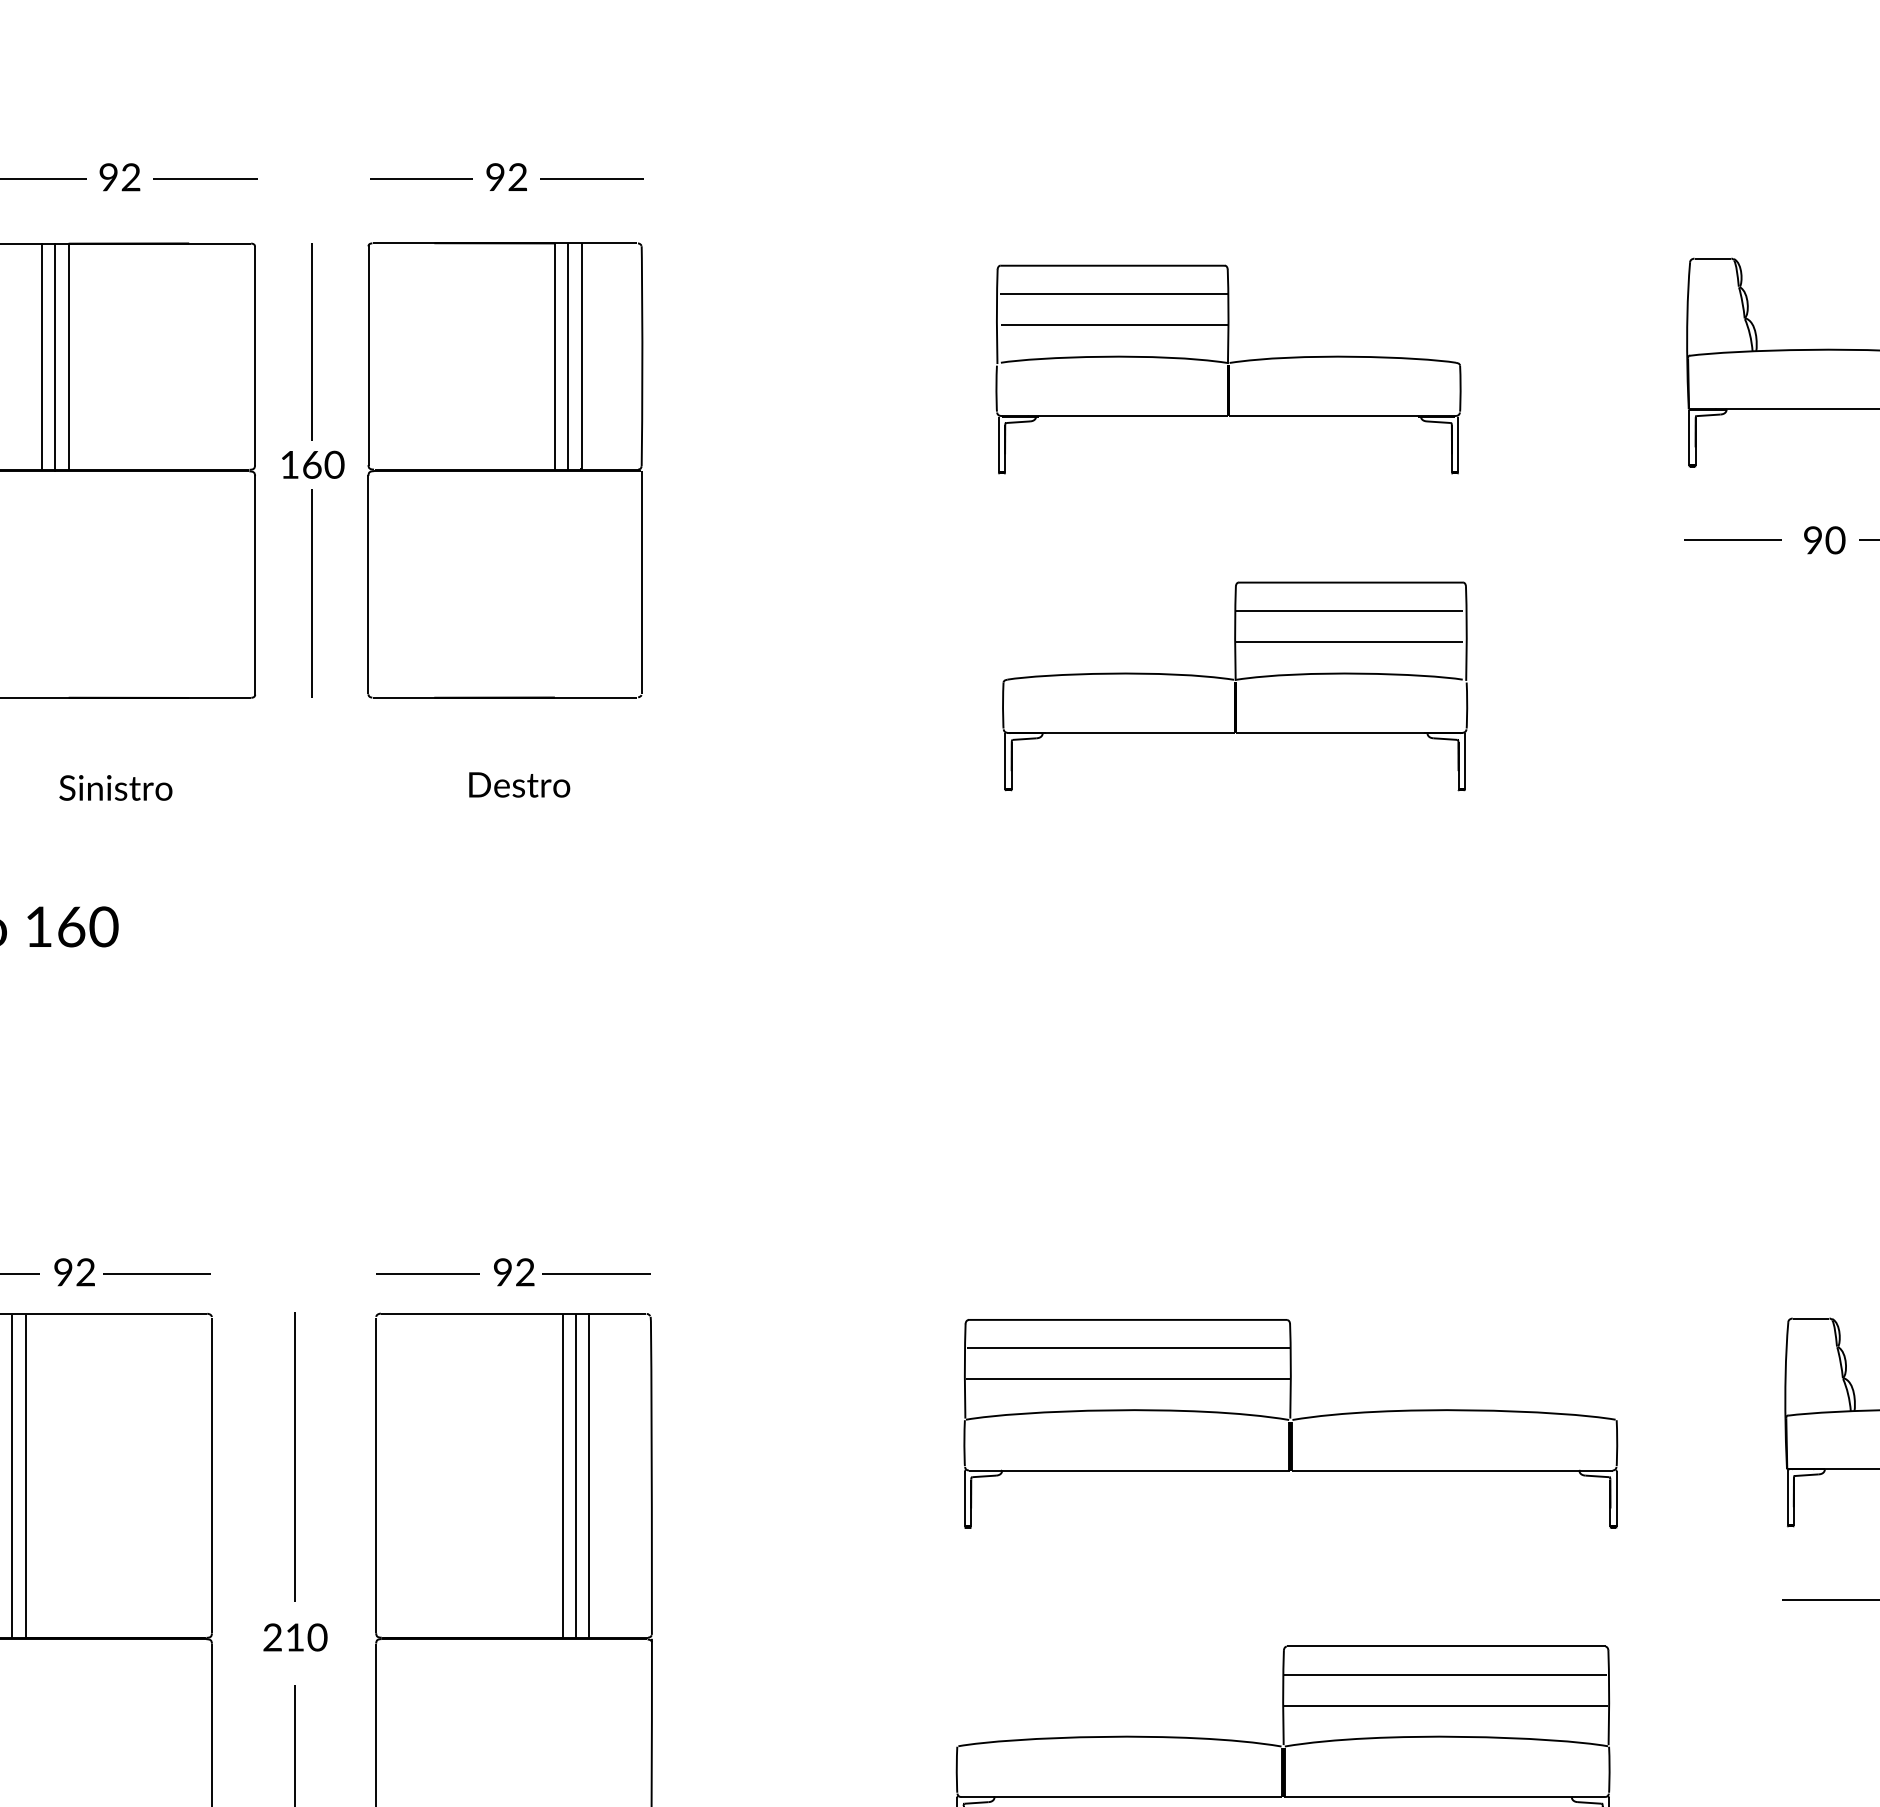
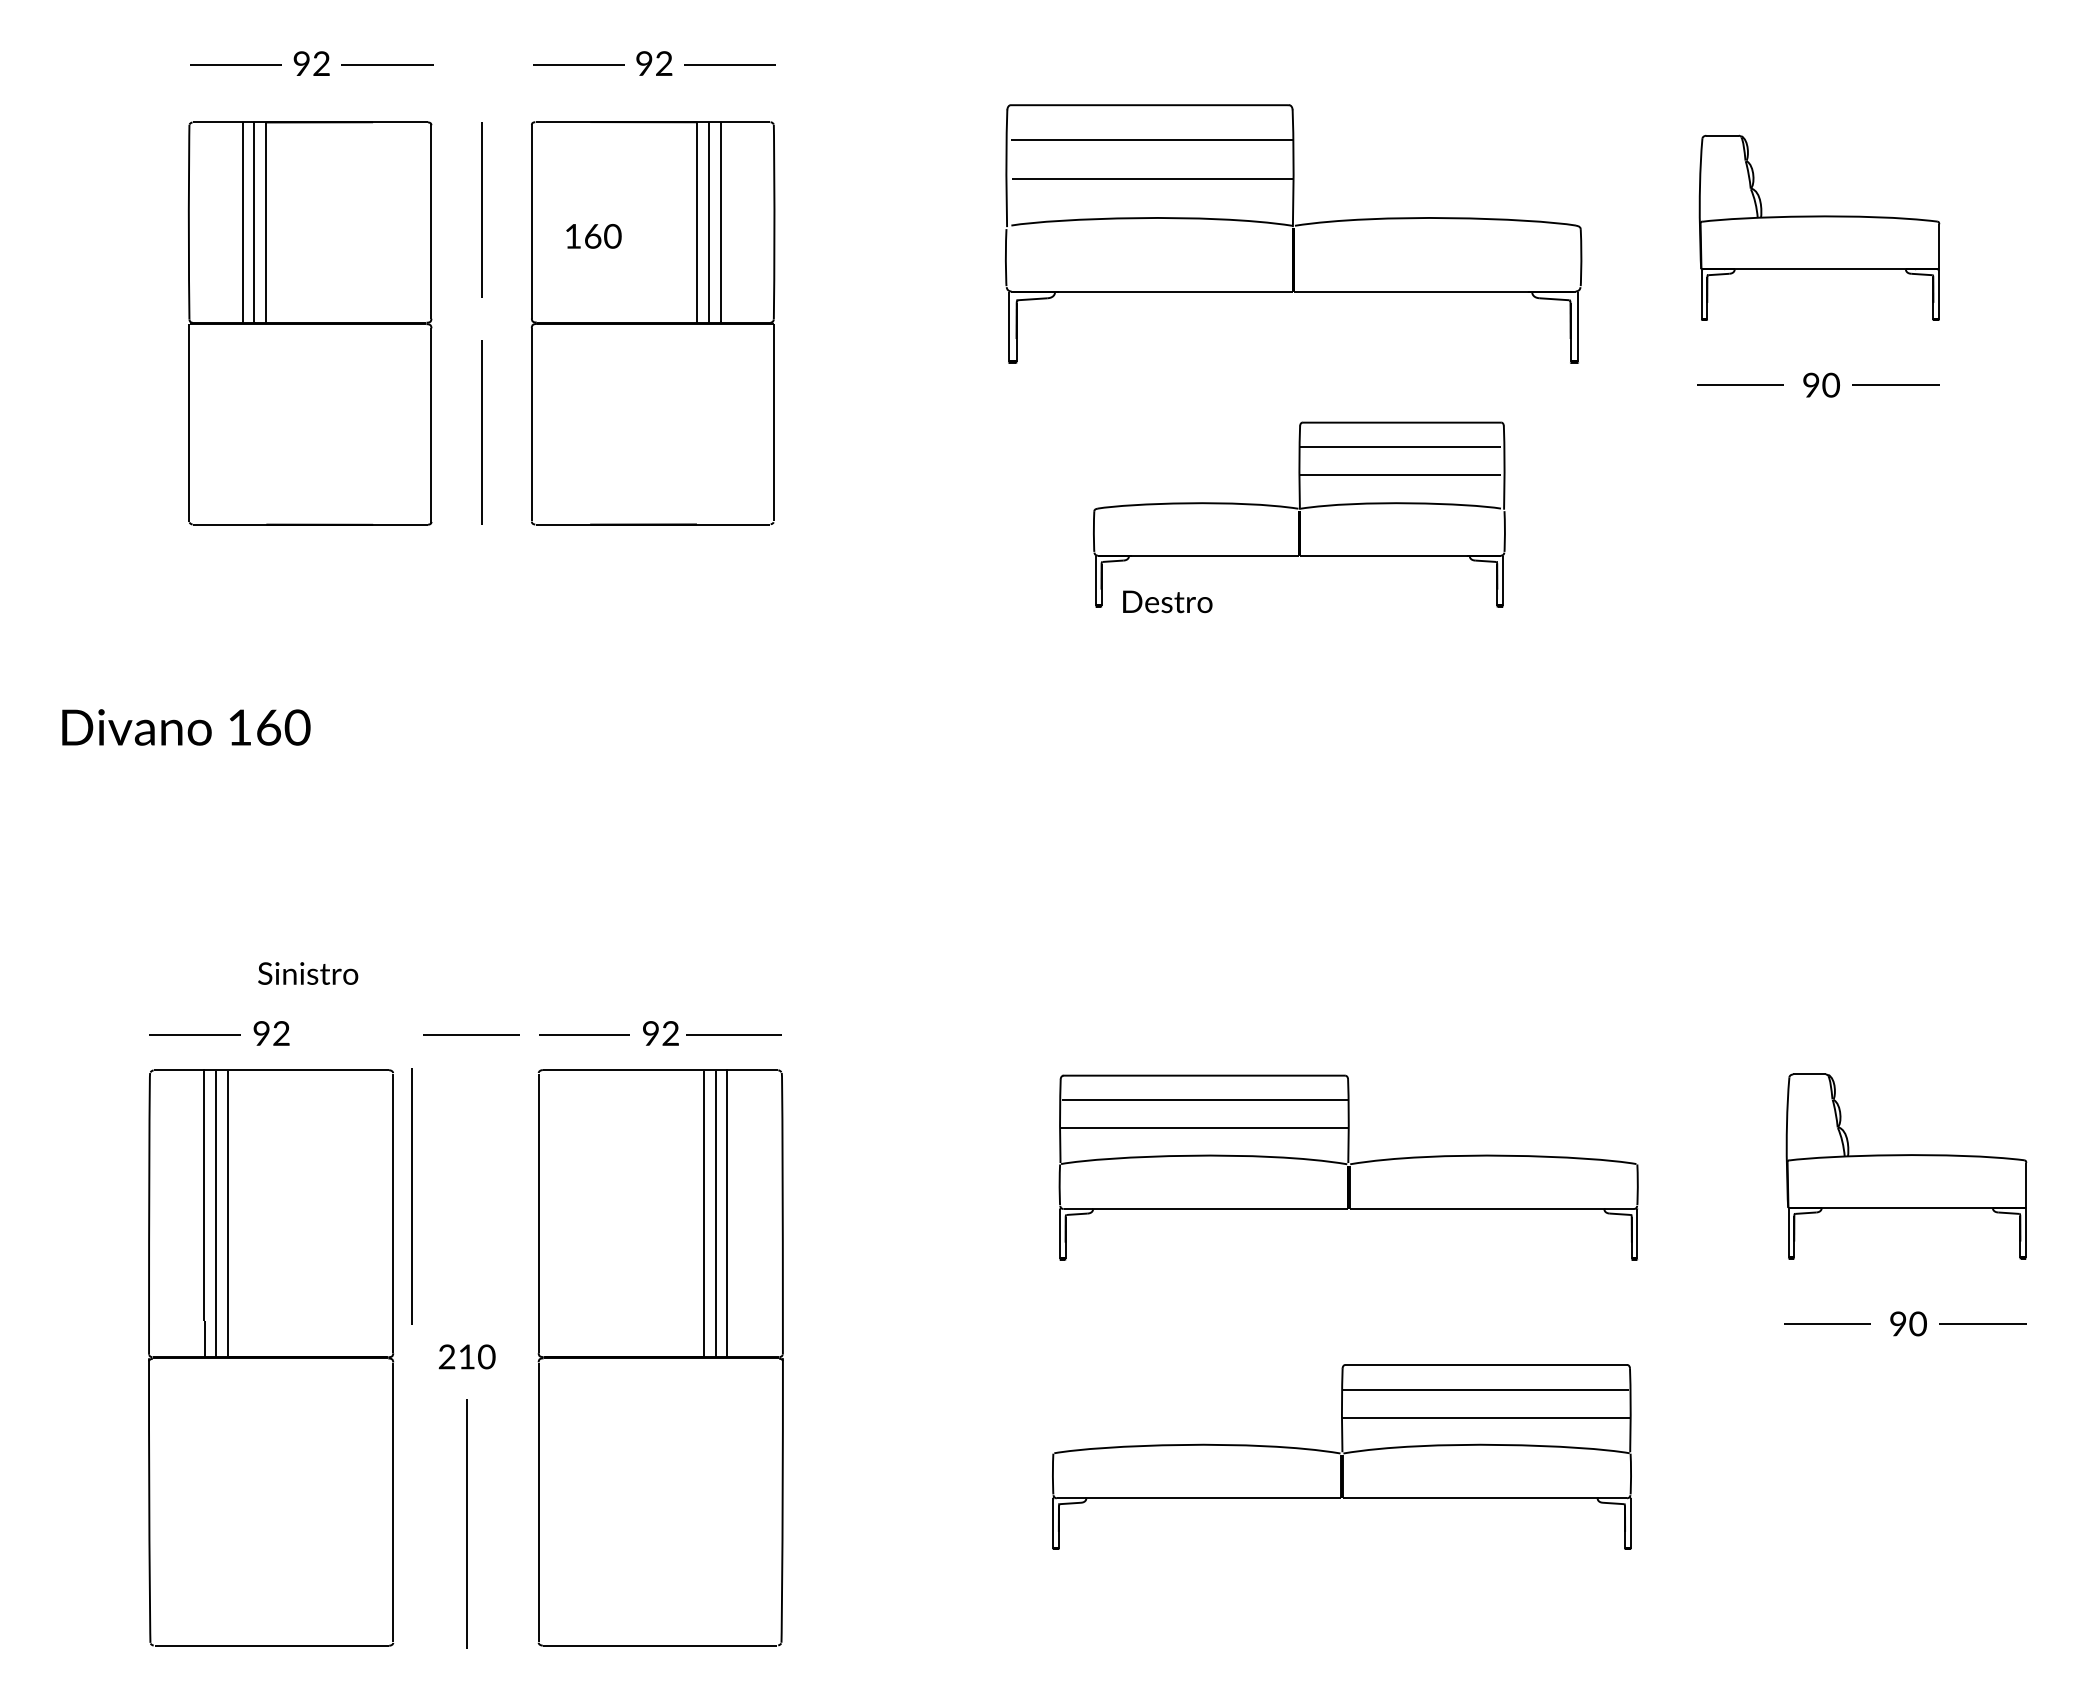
part: (1228, 369) -> (1293, 233), size x1.4
text: (312, 465) -> (593, 236), moved
text: (519, 784) -> (1167, 601), moved
text: (116, 787) -> (308, 973), moved
line: (156, 1273) -> (471, 1034), moved
line: (294, 1456) -> (411, 1196), moved

